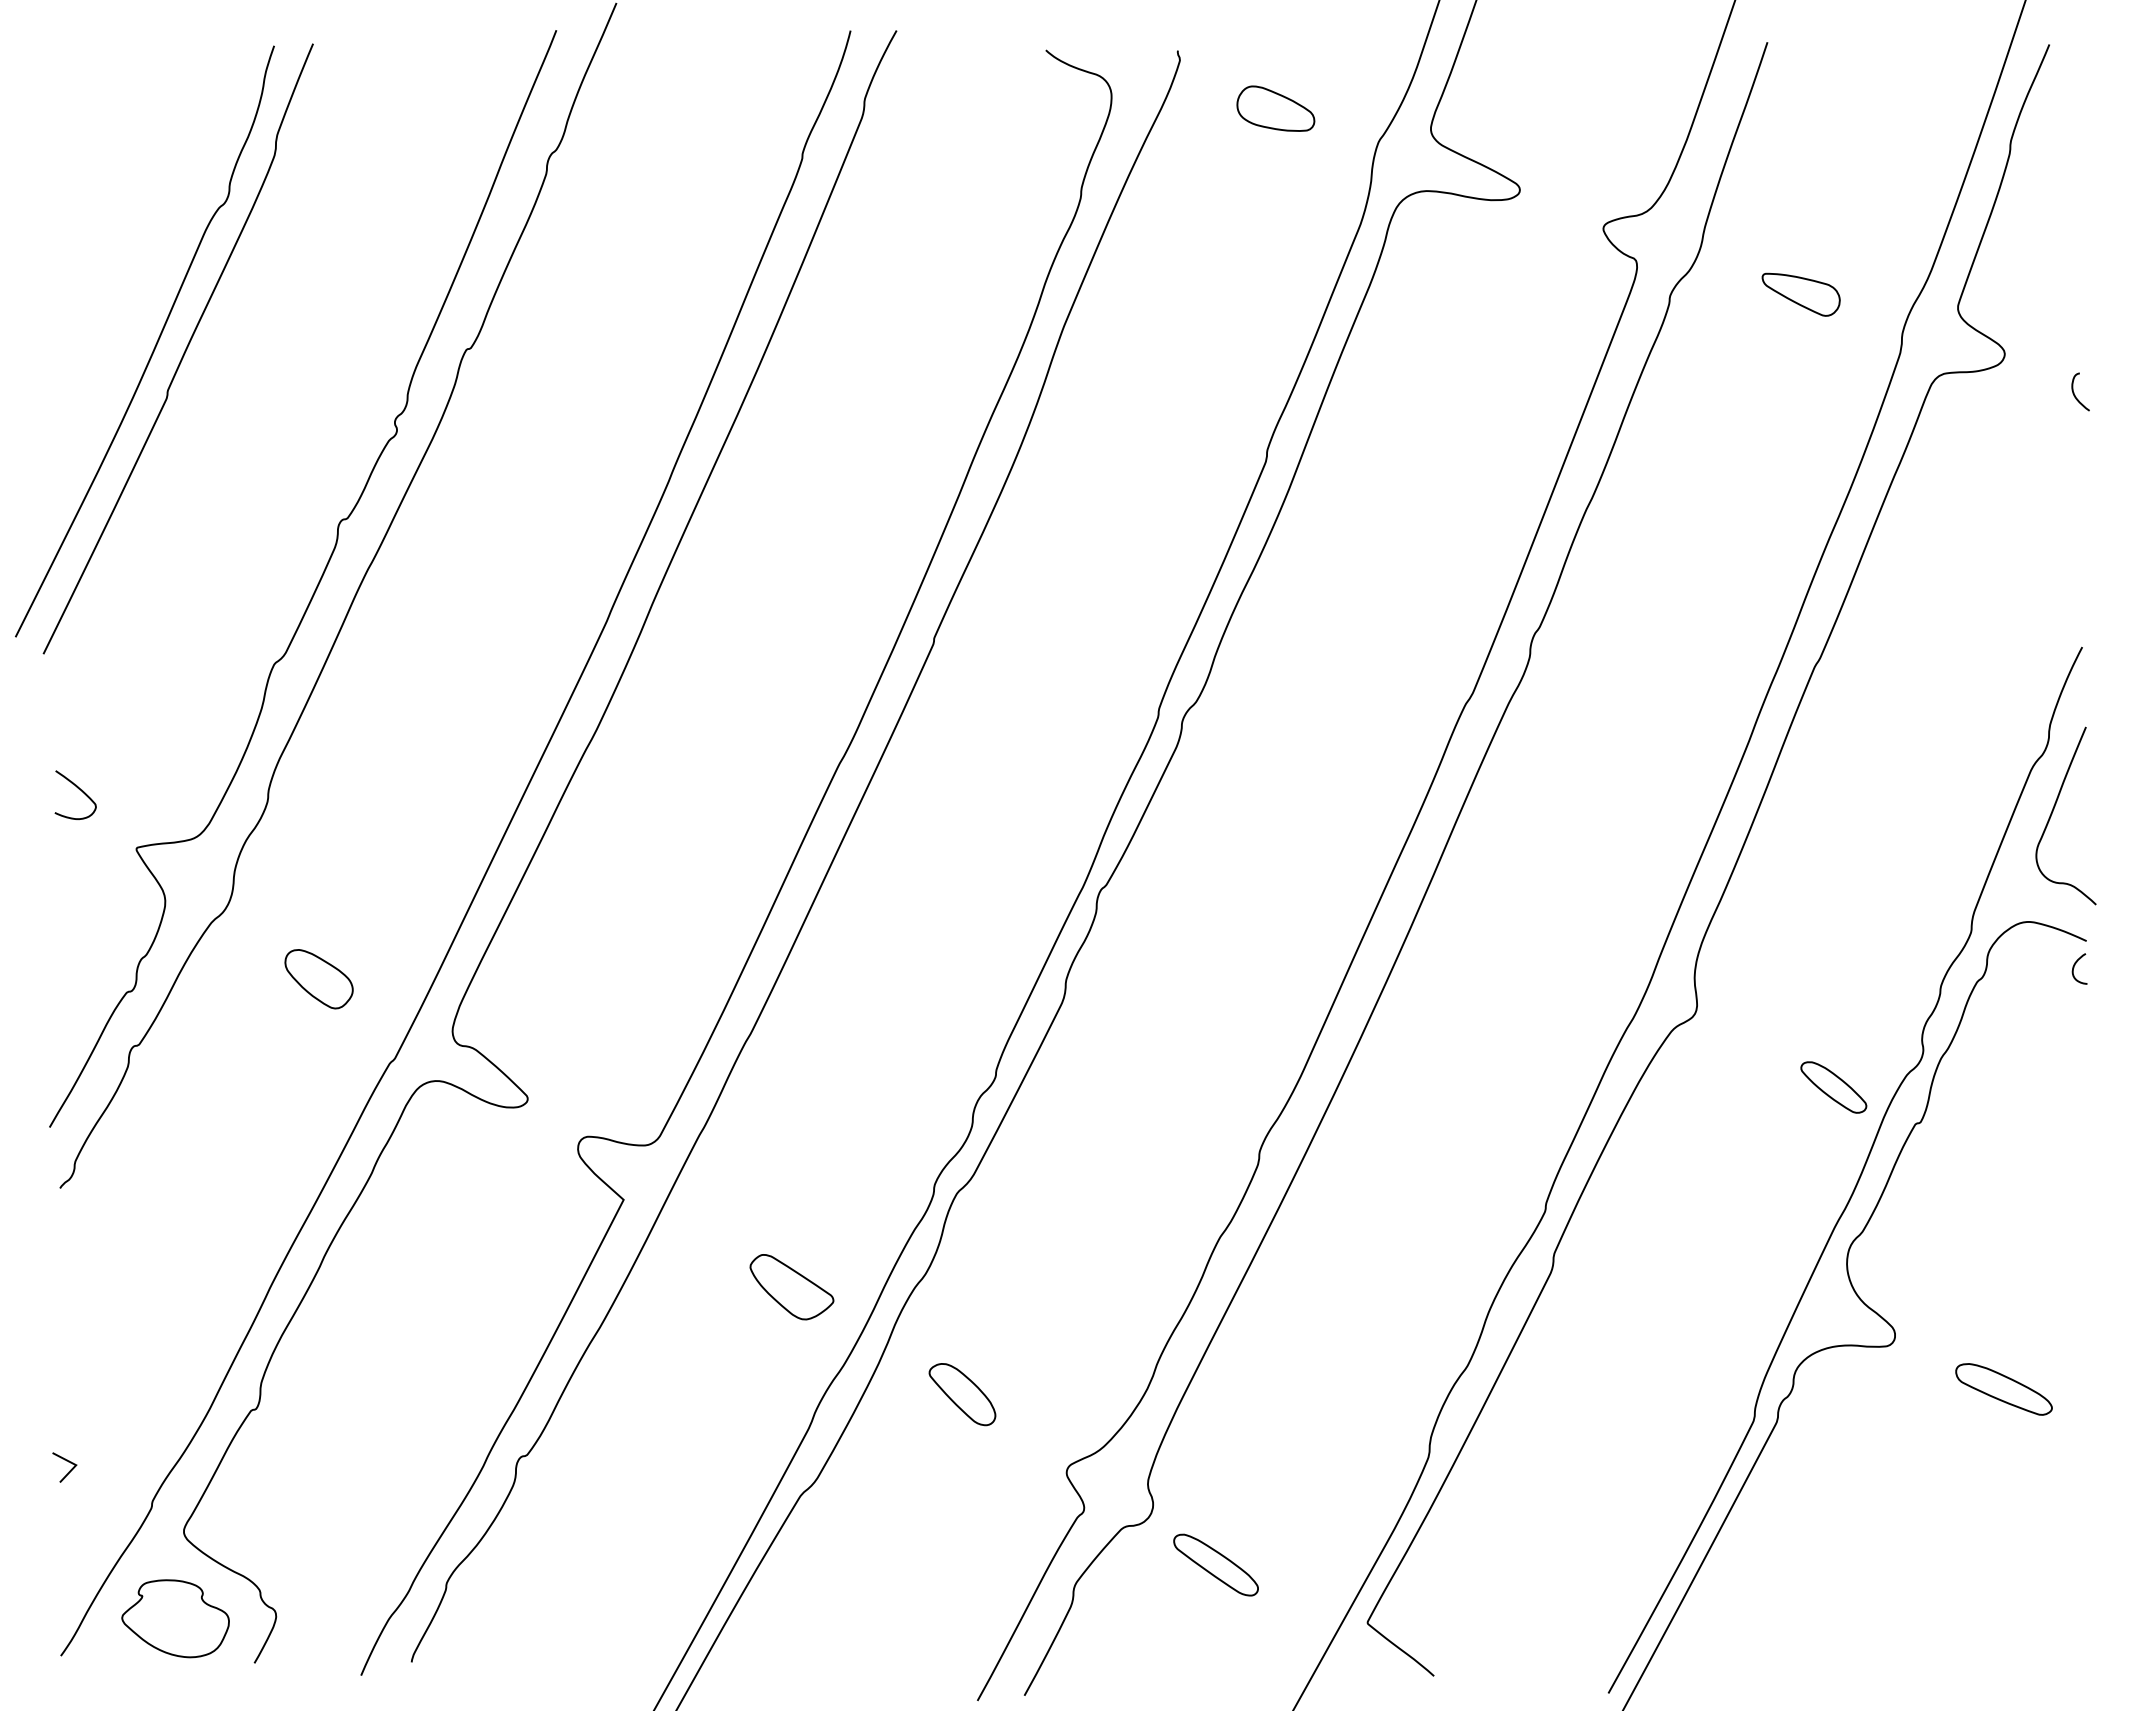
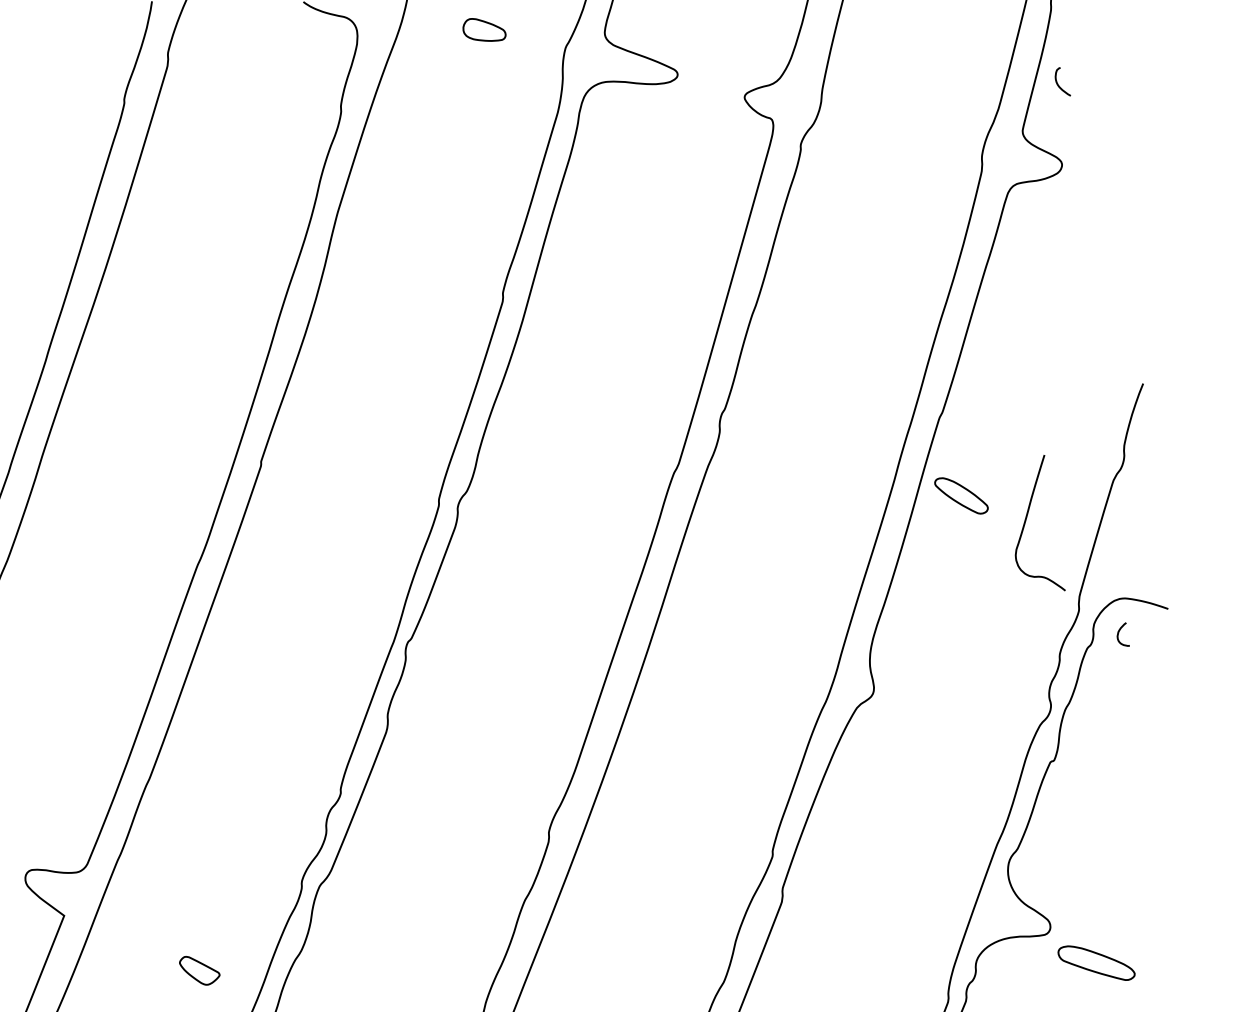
part: (1275, 108) -> (483, 29), size x0.7
part: (1800, 294) -> (900, 133), removed
curve: (2074, 392) -> (1057, 82), moved
curve: (2054, 809) -> (1026, 520), moved
curve: (2075, 965) -> (1119, 632), moved
part: (1833, 1087) -> (961, 495), moved
part: (791, 1287) -> (199, 970), size x0.6
part: (2003, 1389) -> (1096, 963), moved

